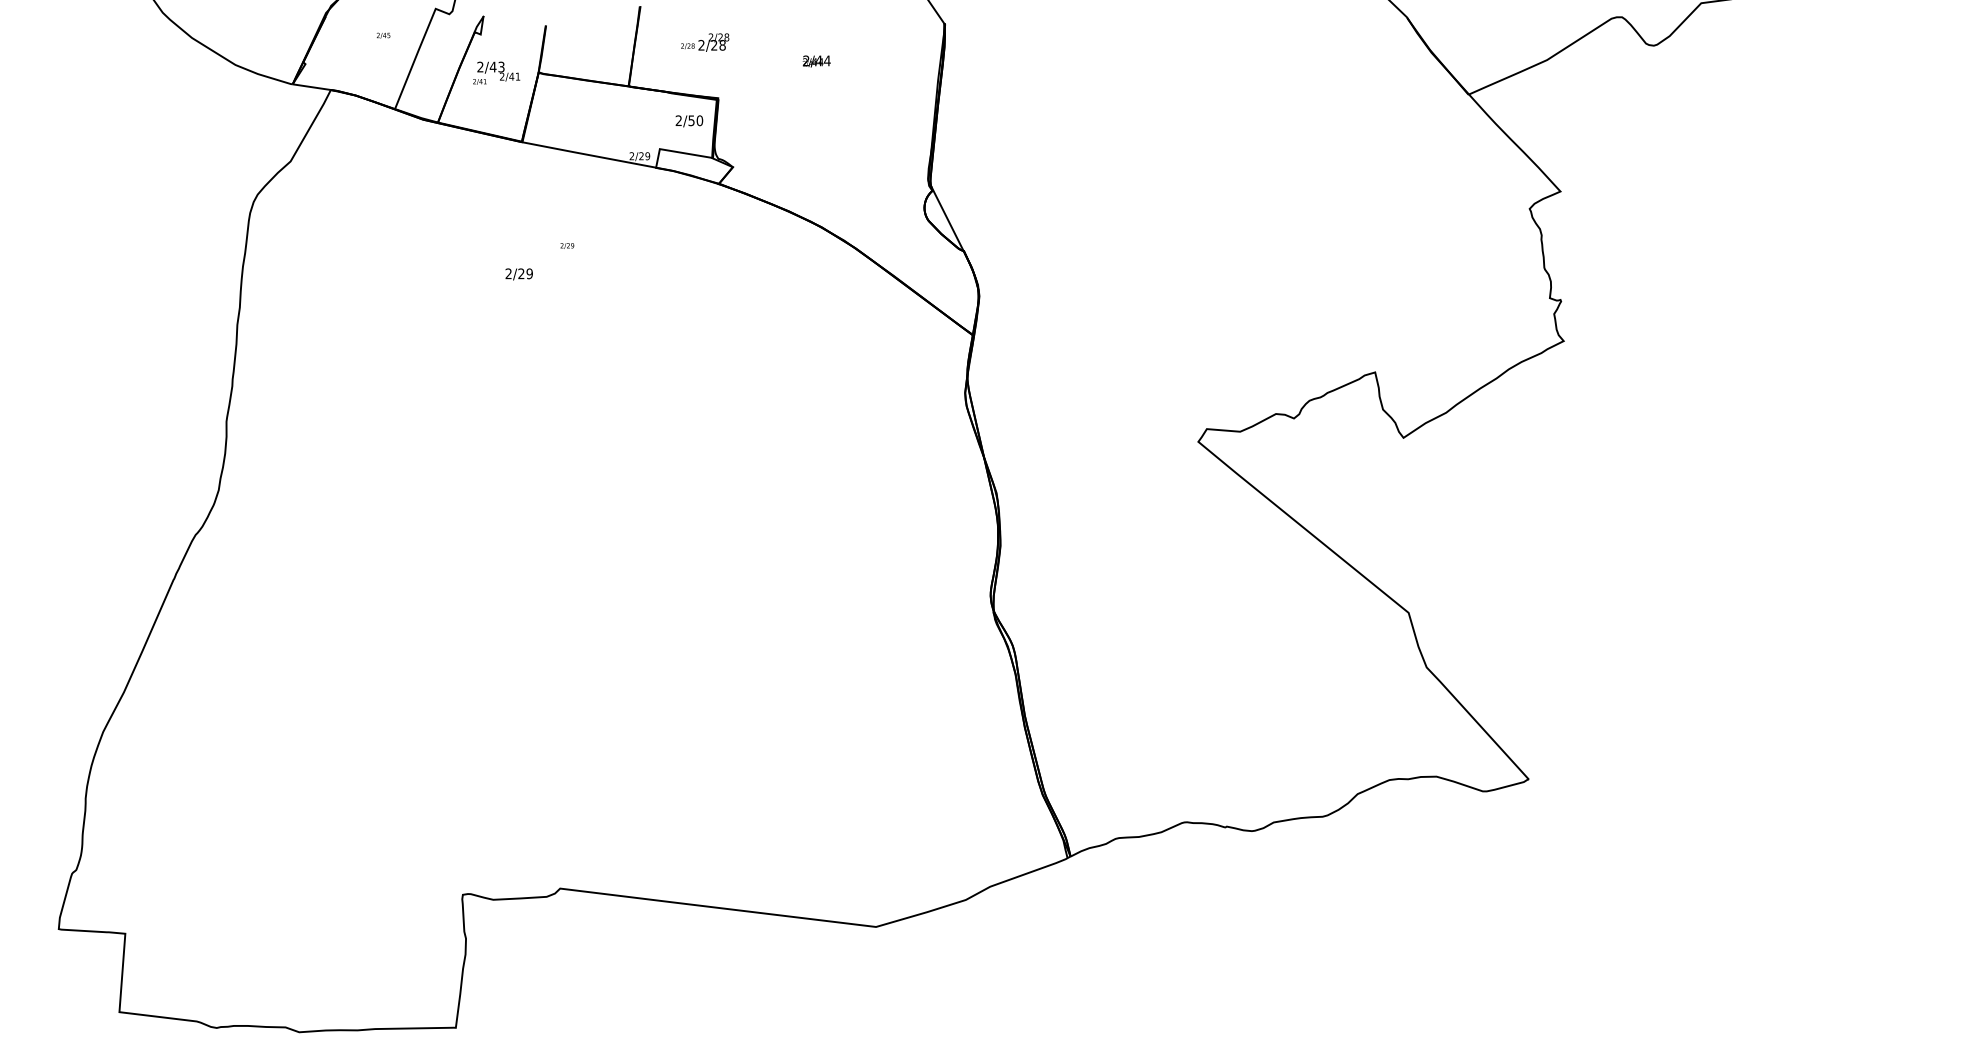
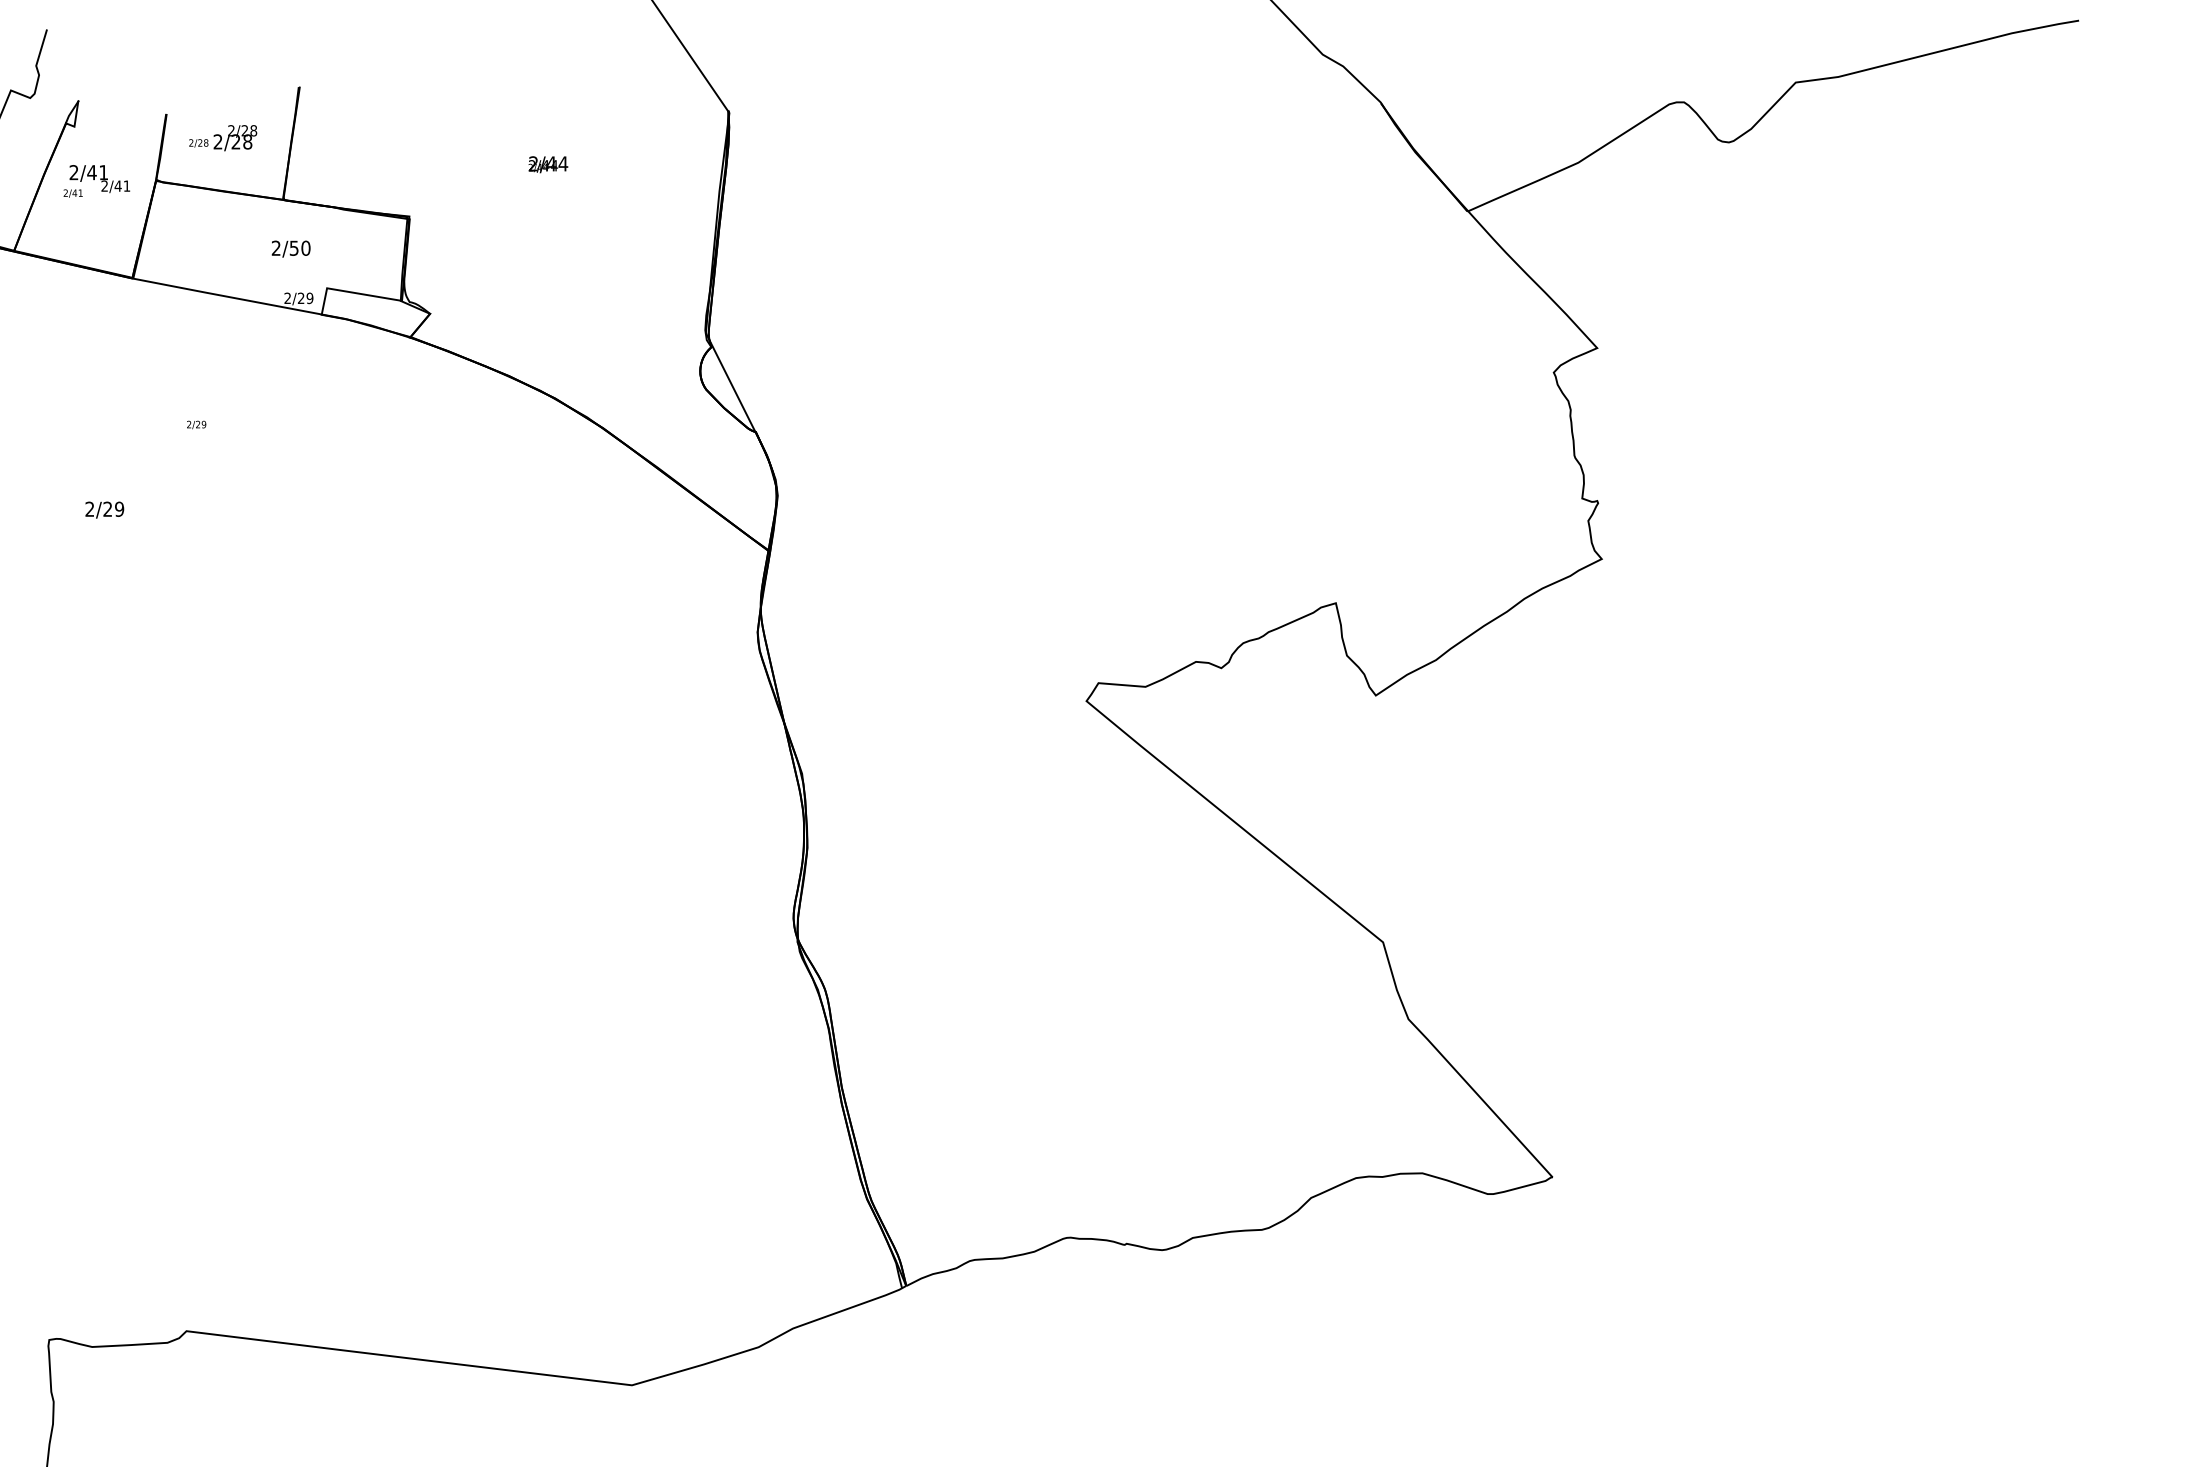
text: (705, 42) -> (223, 137), moved
text: (501, 66) -> (103, 171), 2/43 -> 2/41
text: (689, 121) -> (291, 249), moved
text: (518, 274) -> (103, 510), moved

